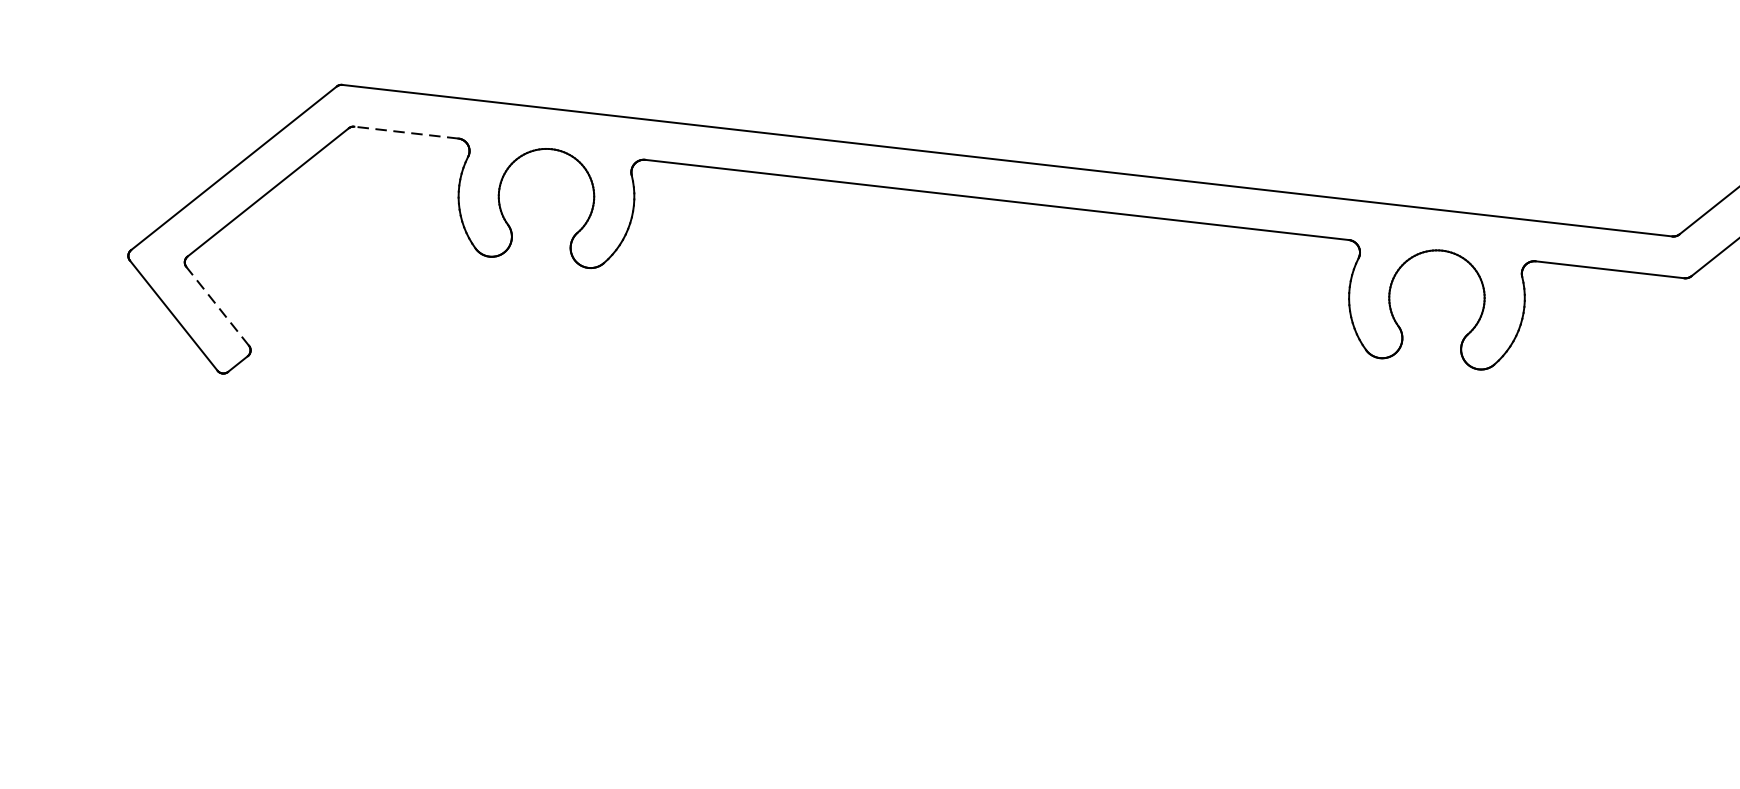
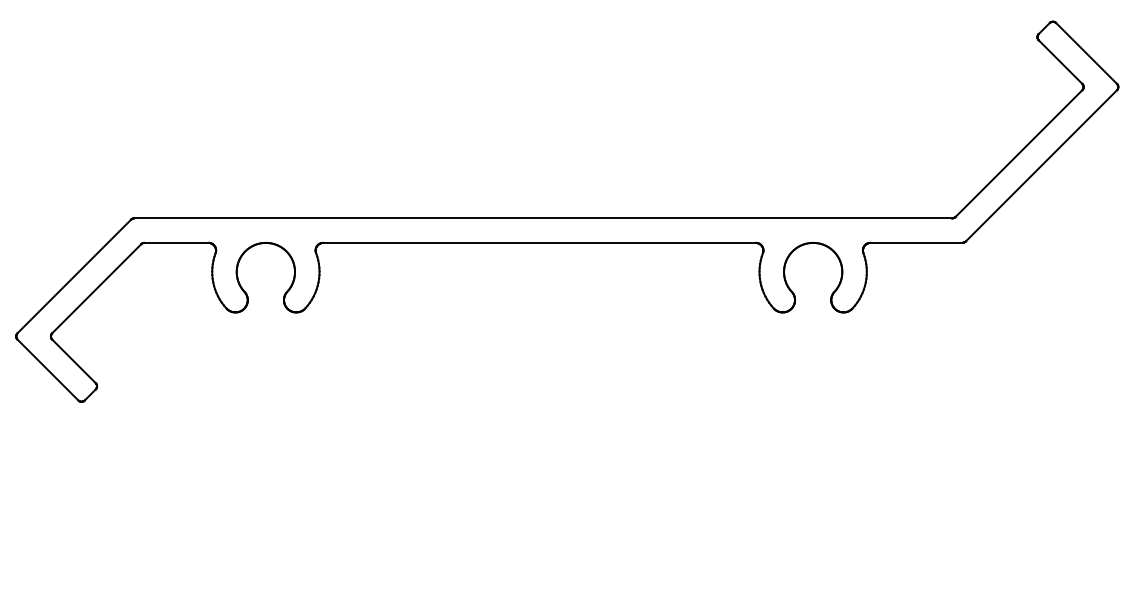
line: (406, 131) -> (176, 242), dashed -> solid
line: (218, 306) -> (74, 361), dashed -> solid

